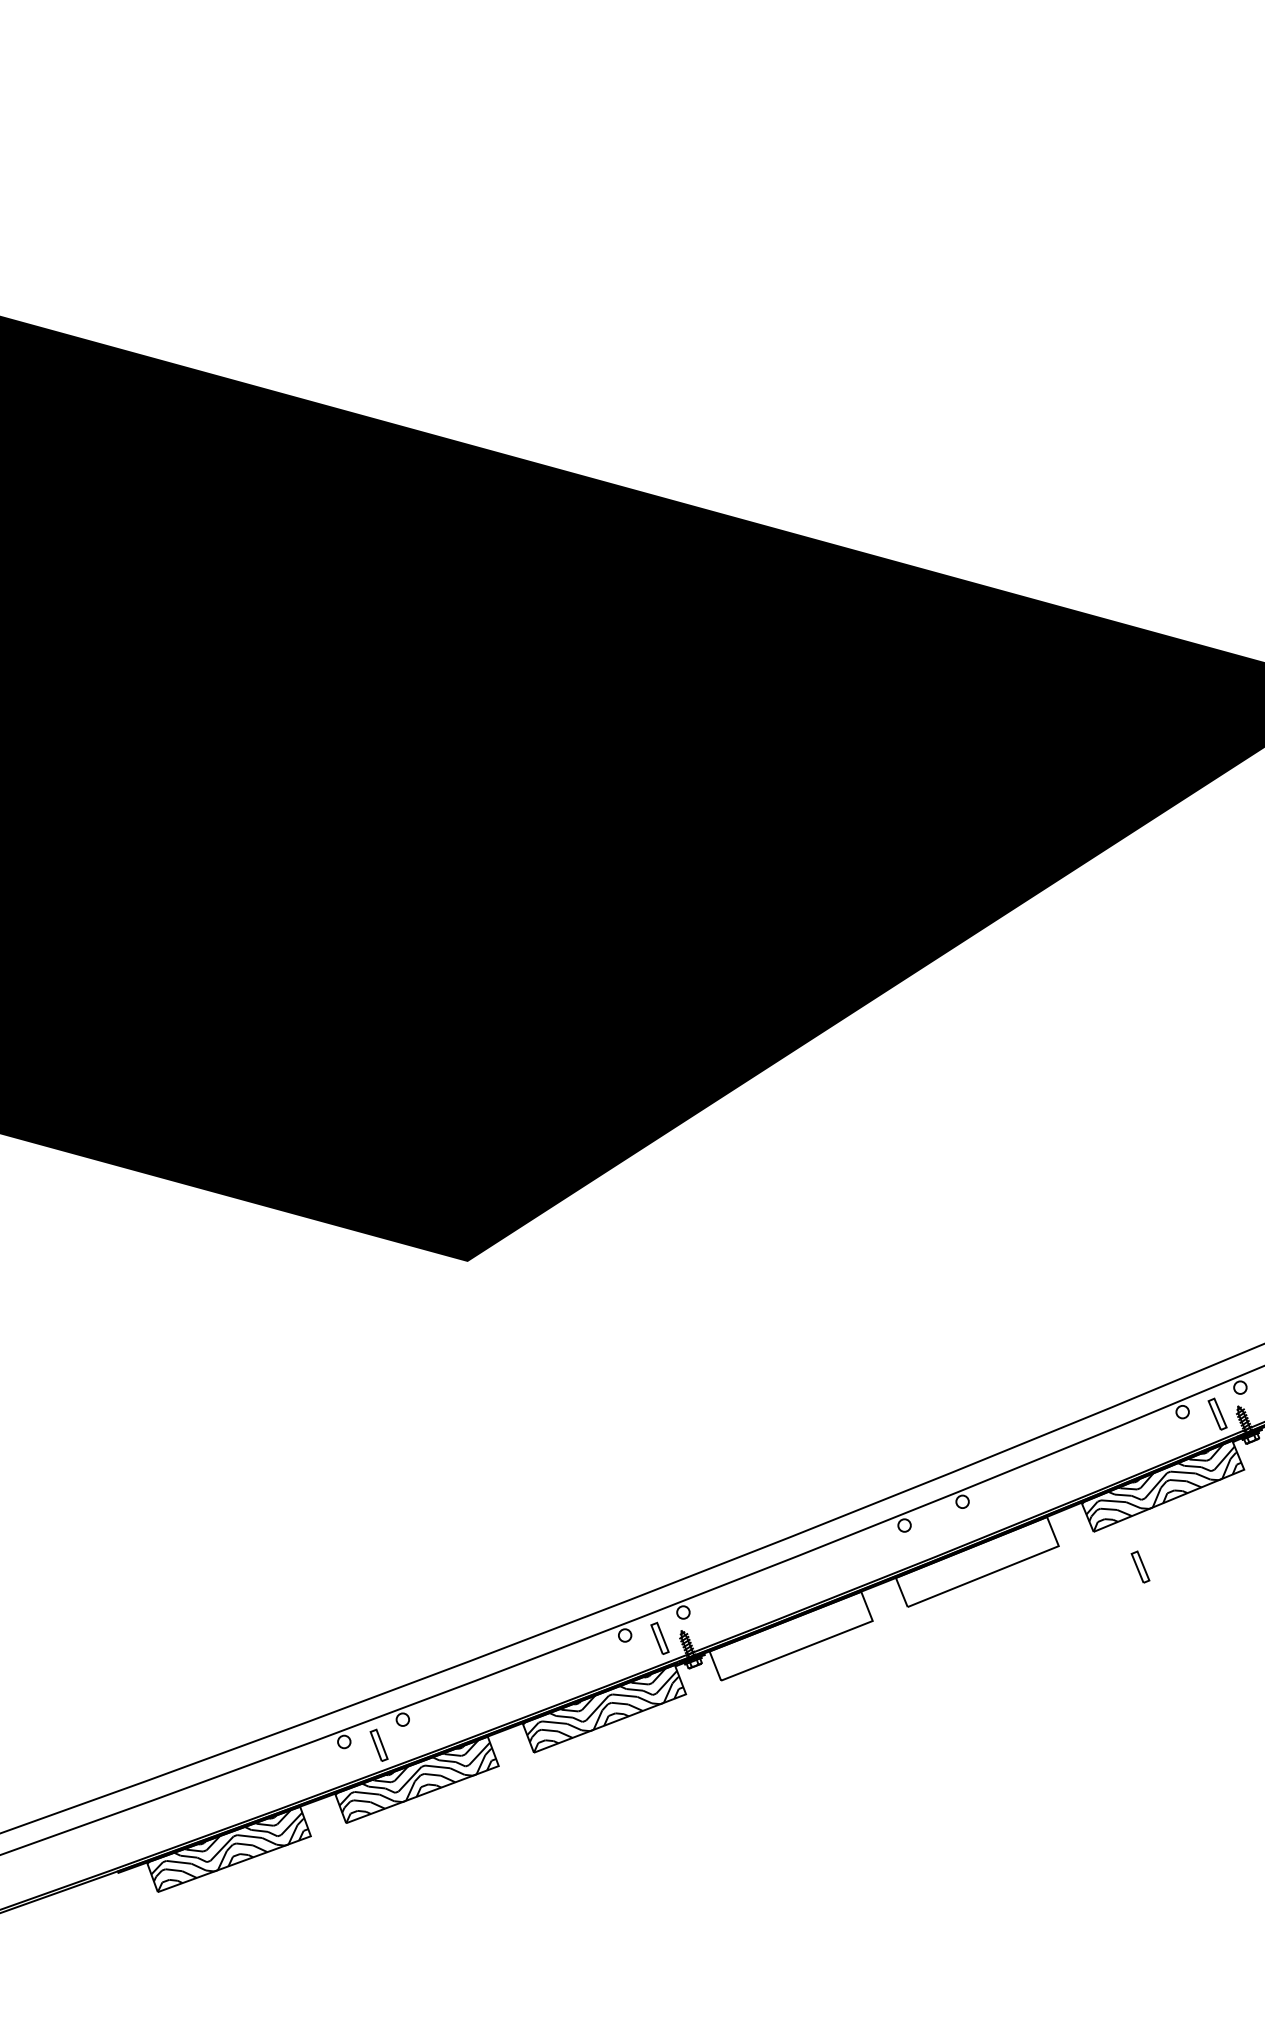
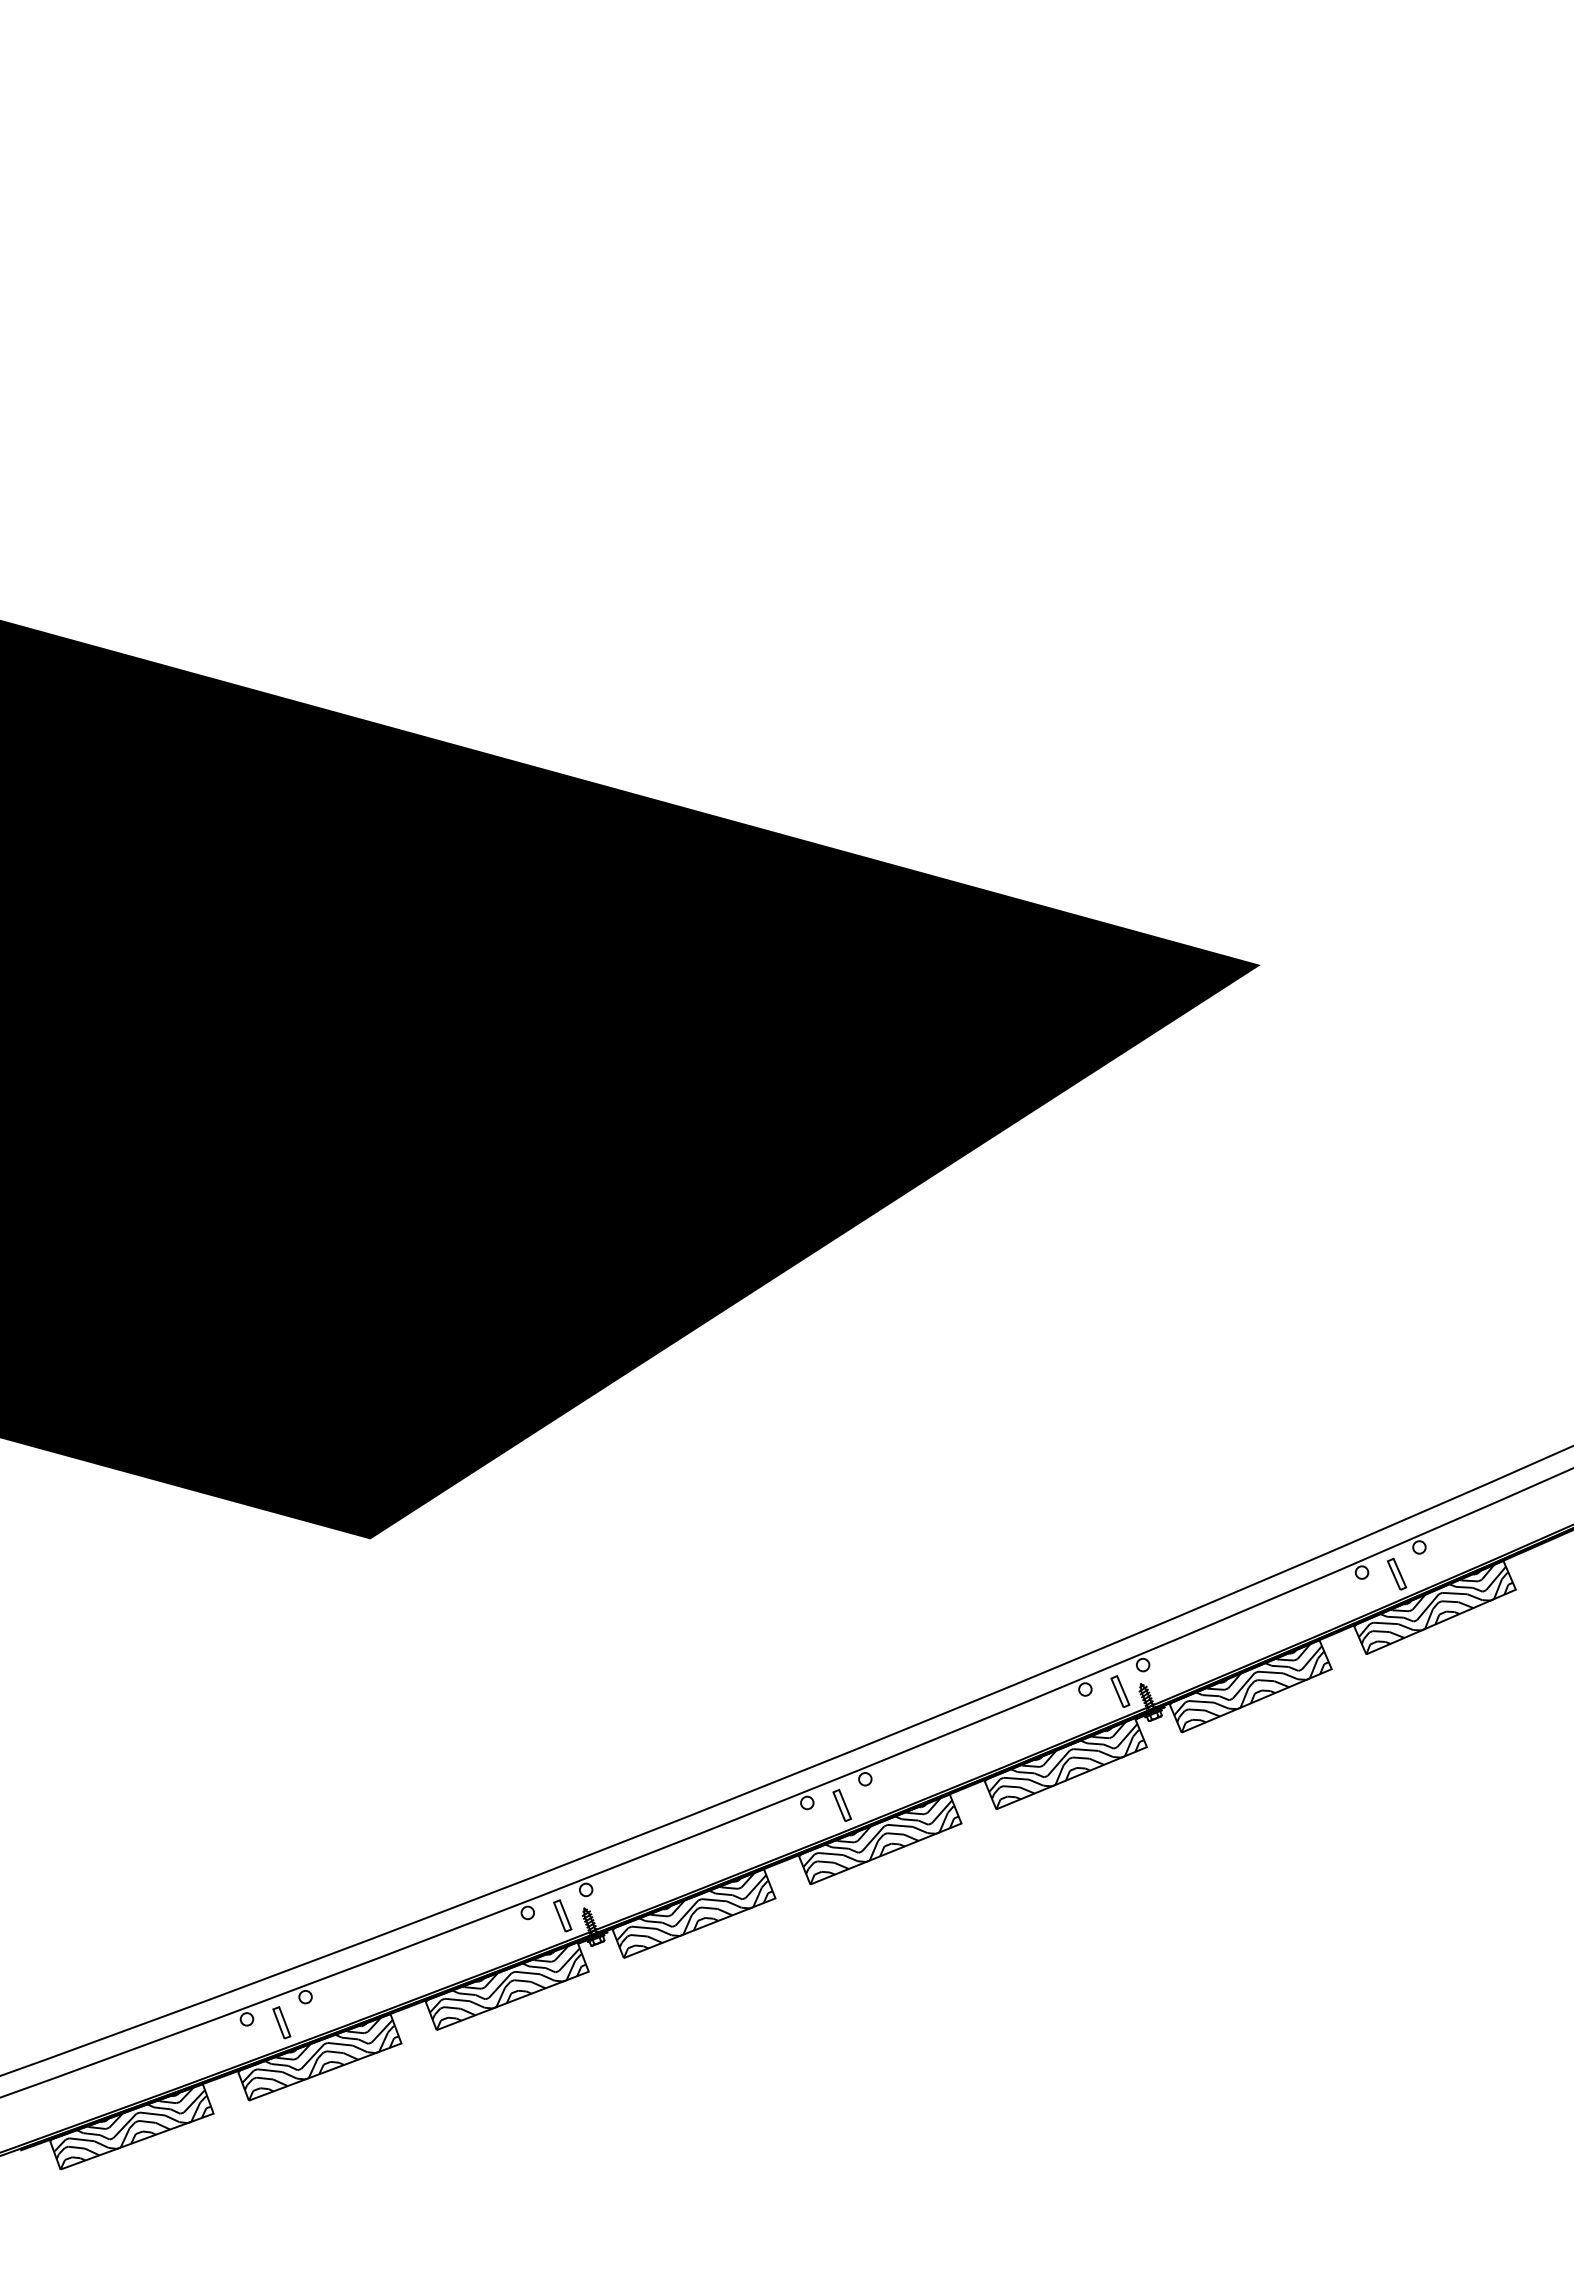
hatch: (975, 1564) -> (878, 1841), added
part: (1140, 1566) -> (842, 1804), moved
hatch: (789, 1638) -> (692, 1915), added

